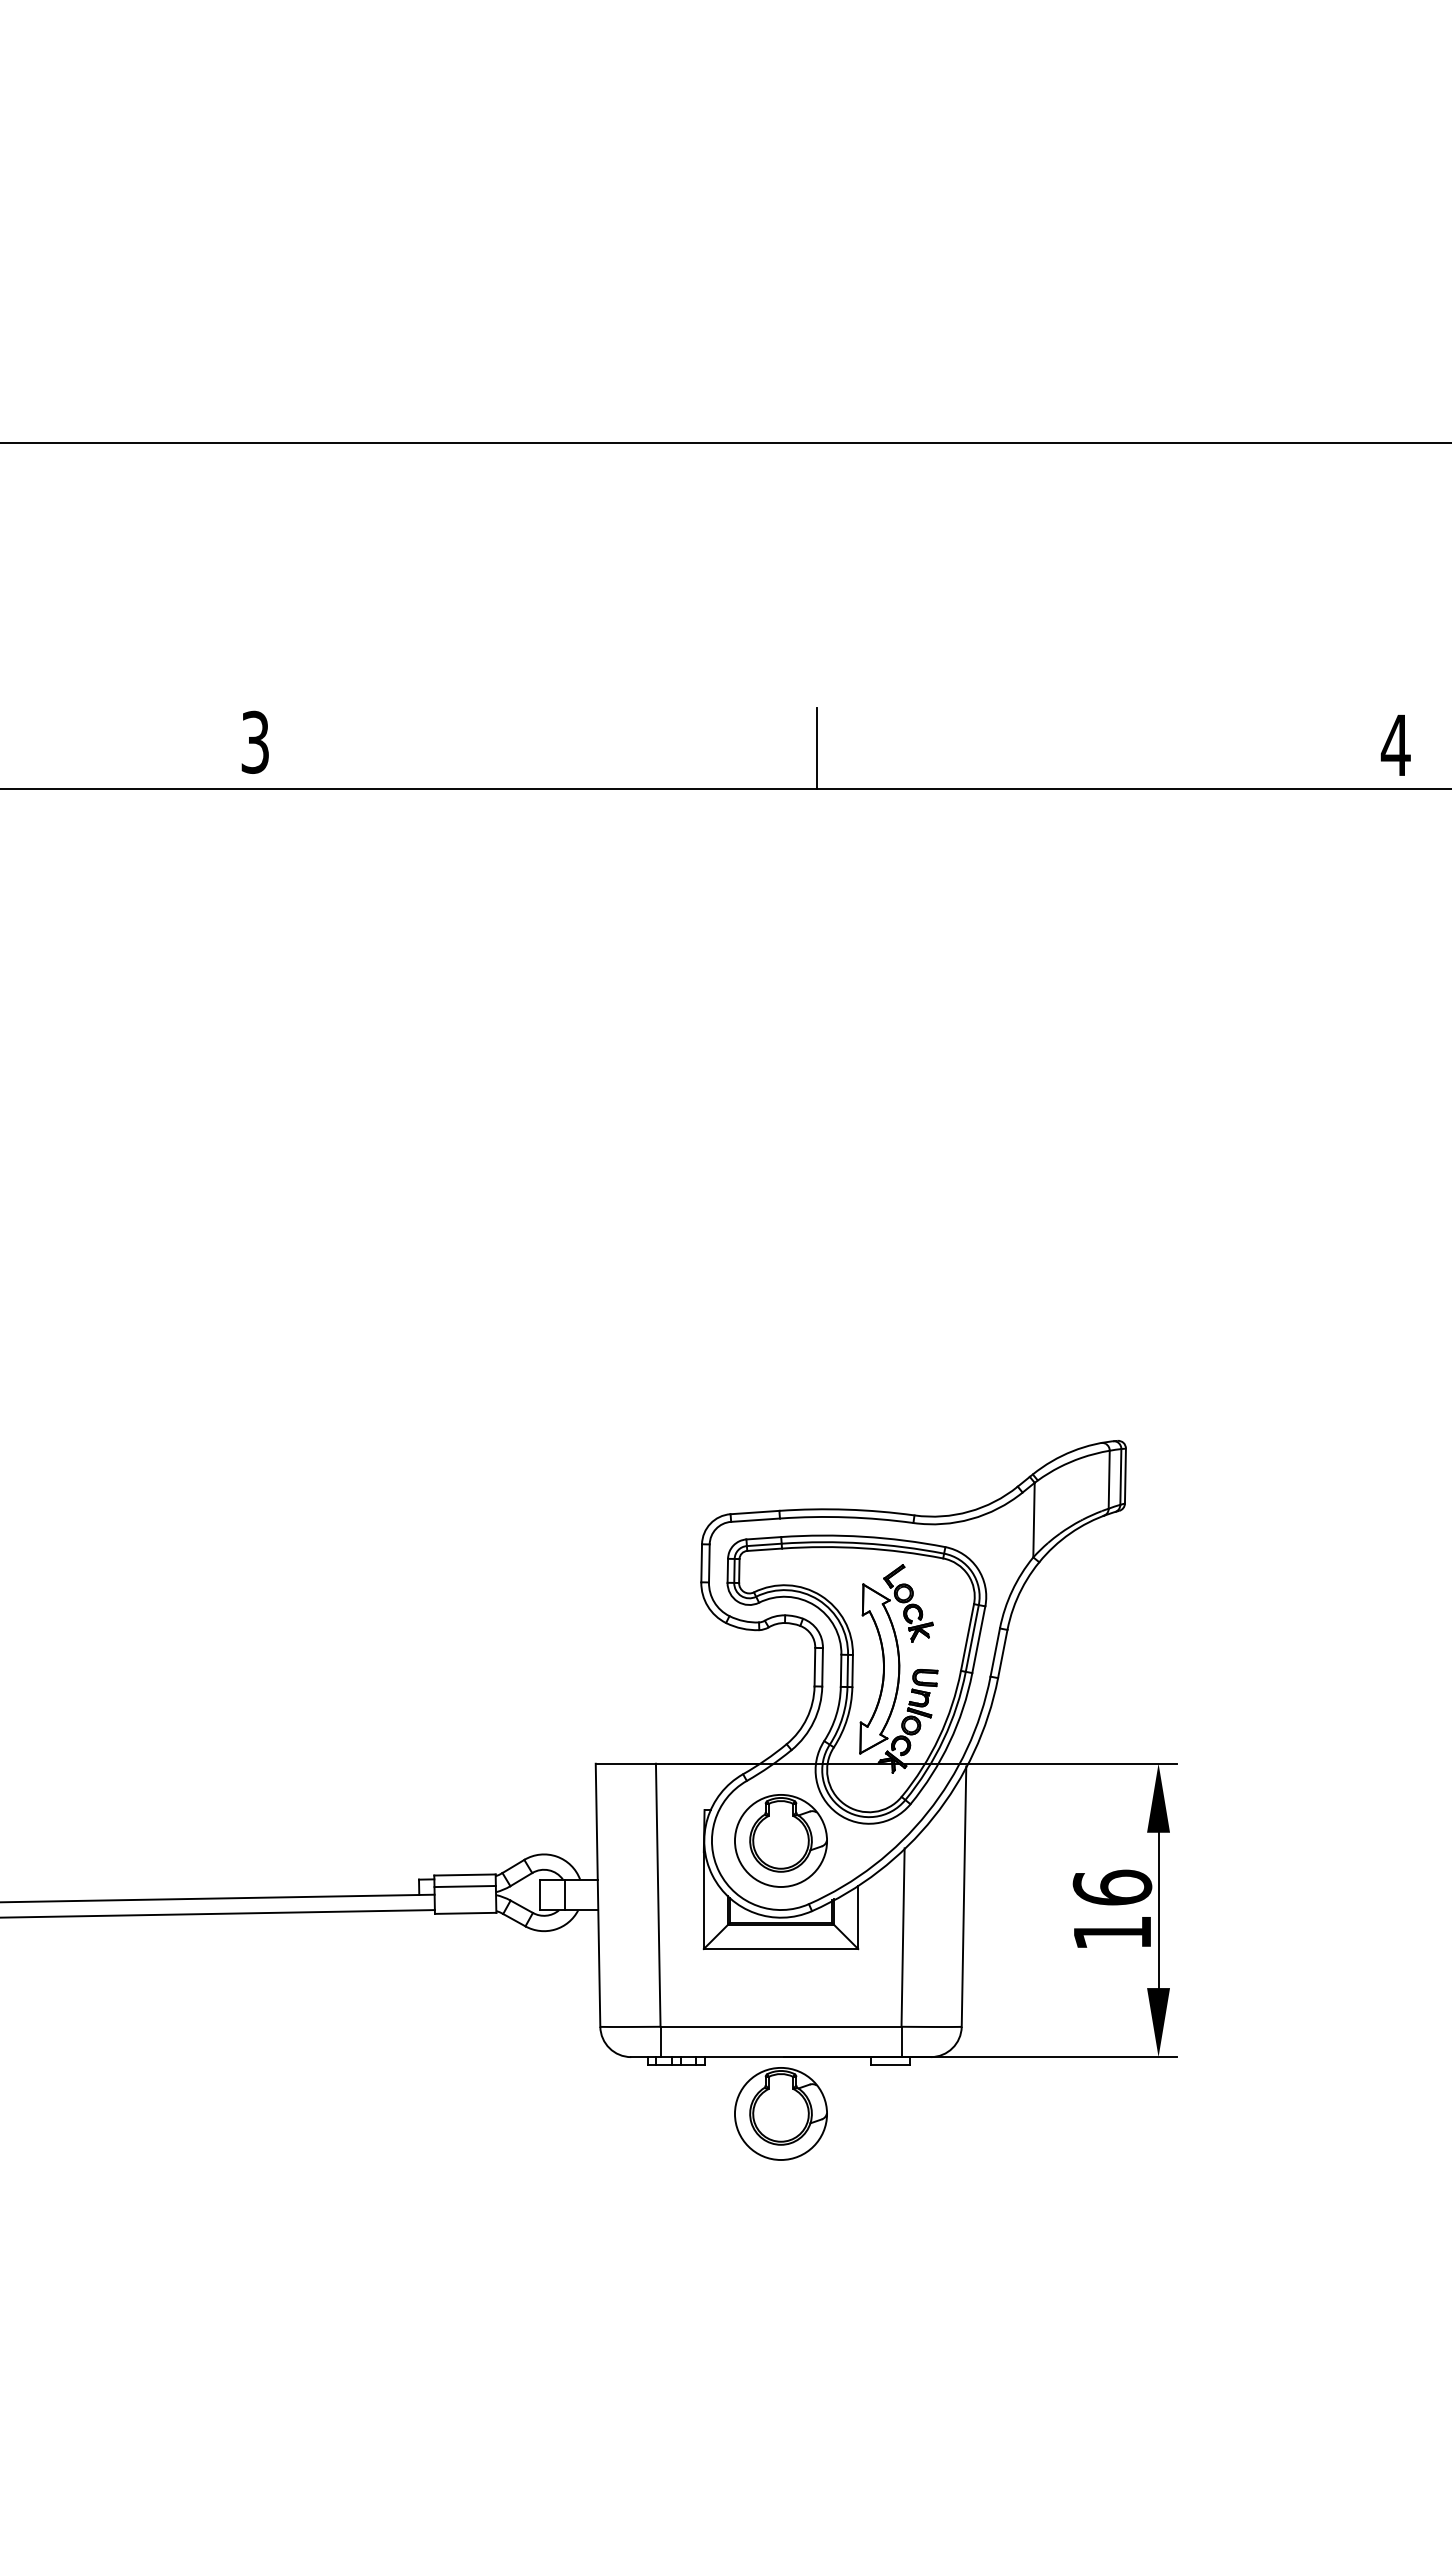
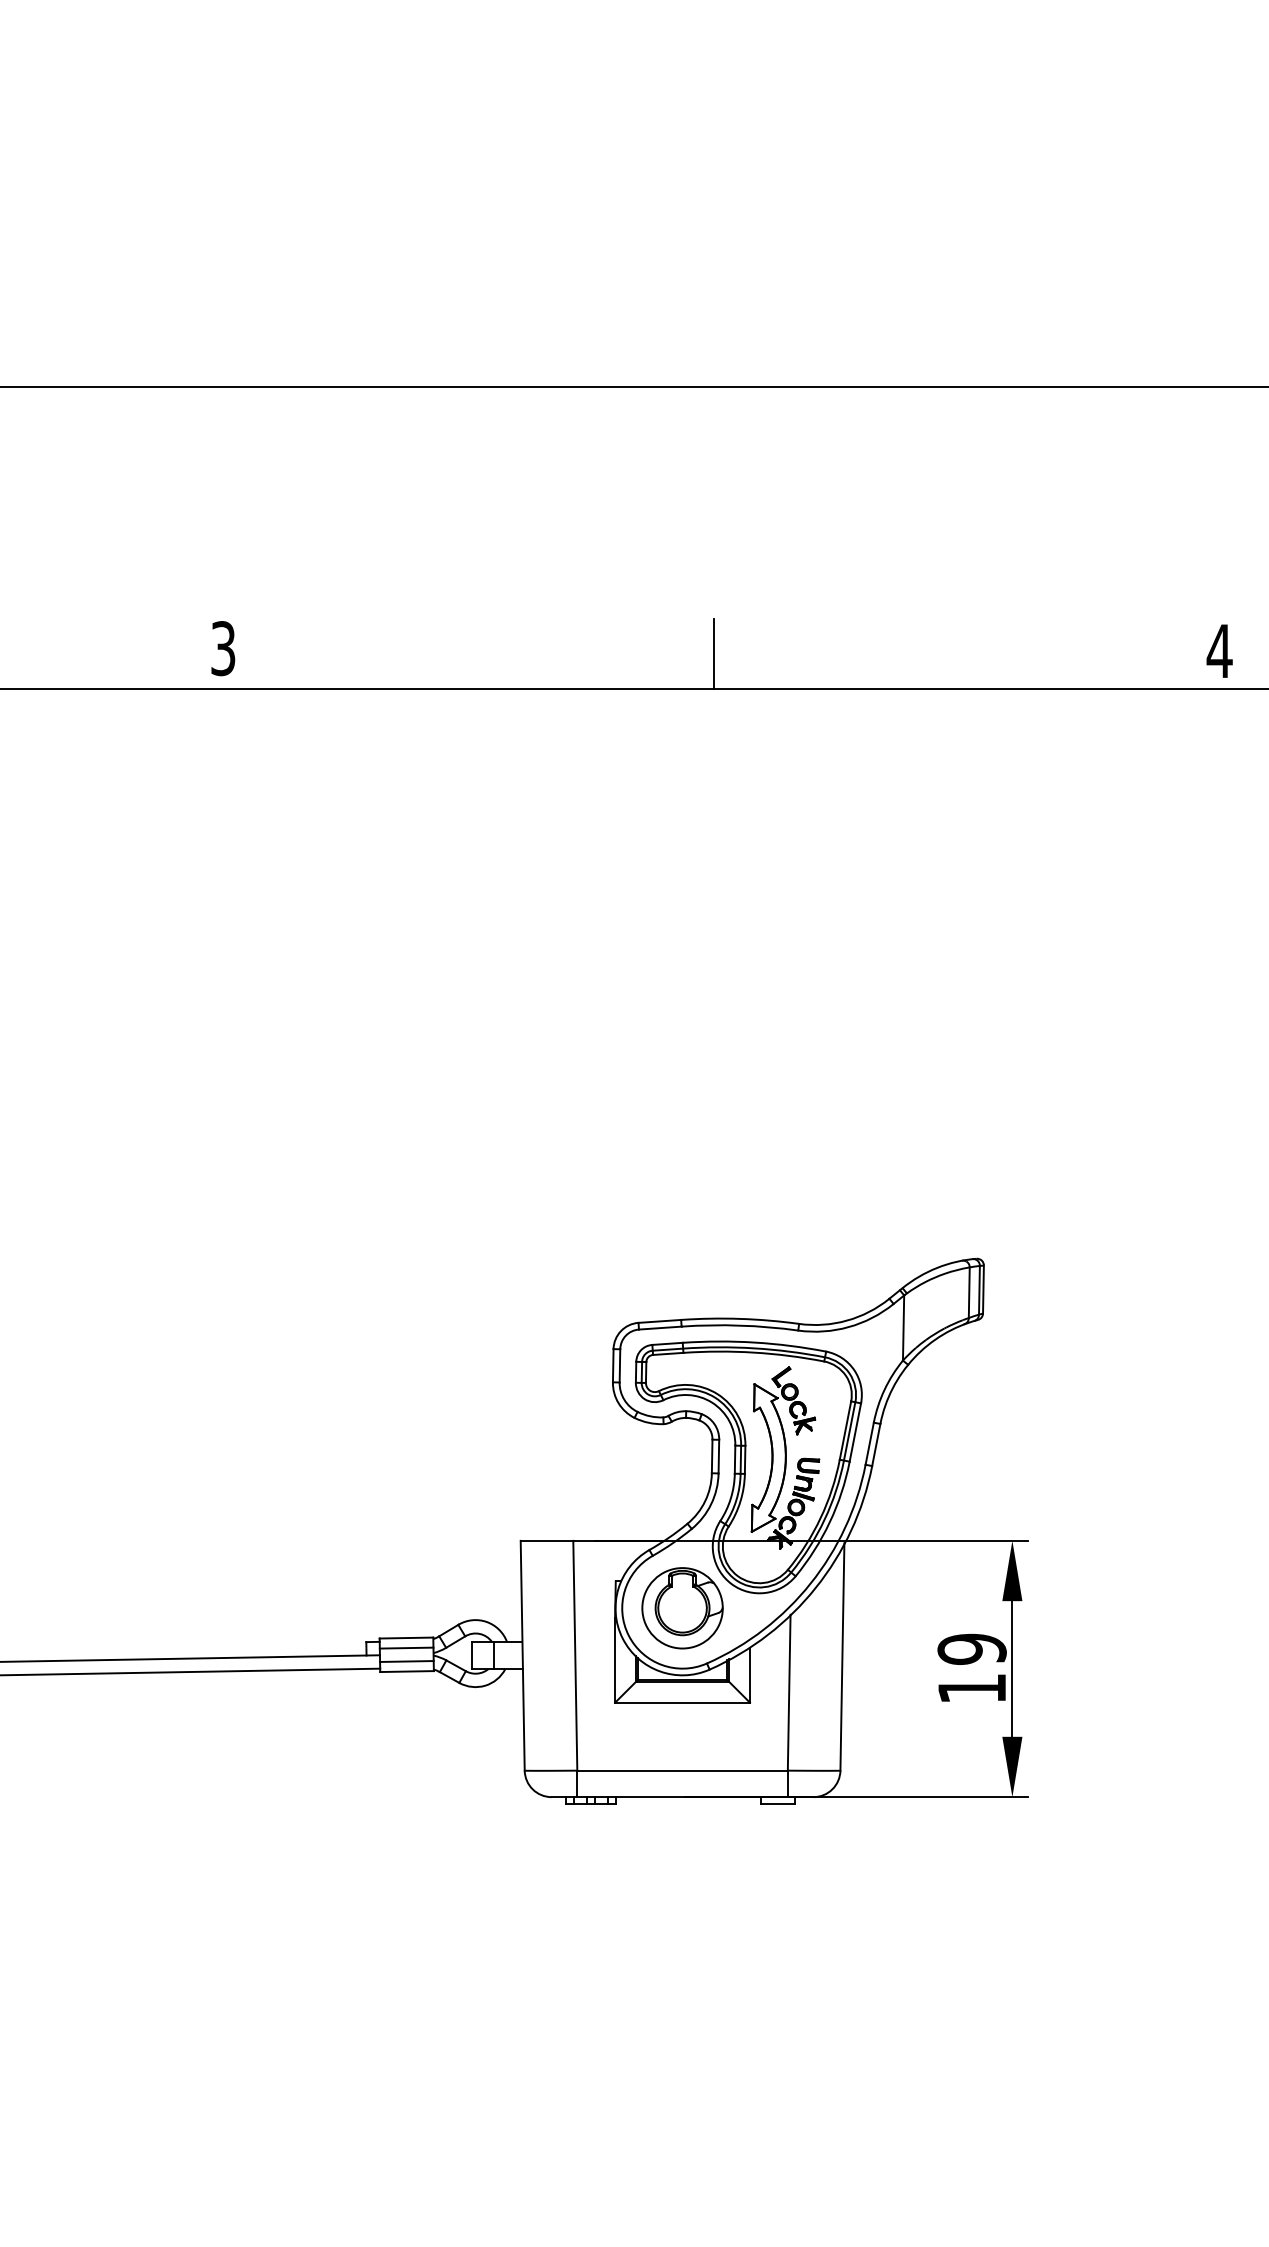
text: (1112, 1887) -> (972, 1648), 16 -> 19
line: (465, 1901) -> (406, 1661), added
part: (780, 2113) -> (682, 1846), removed

